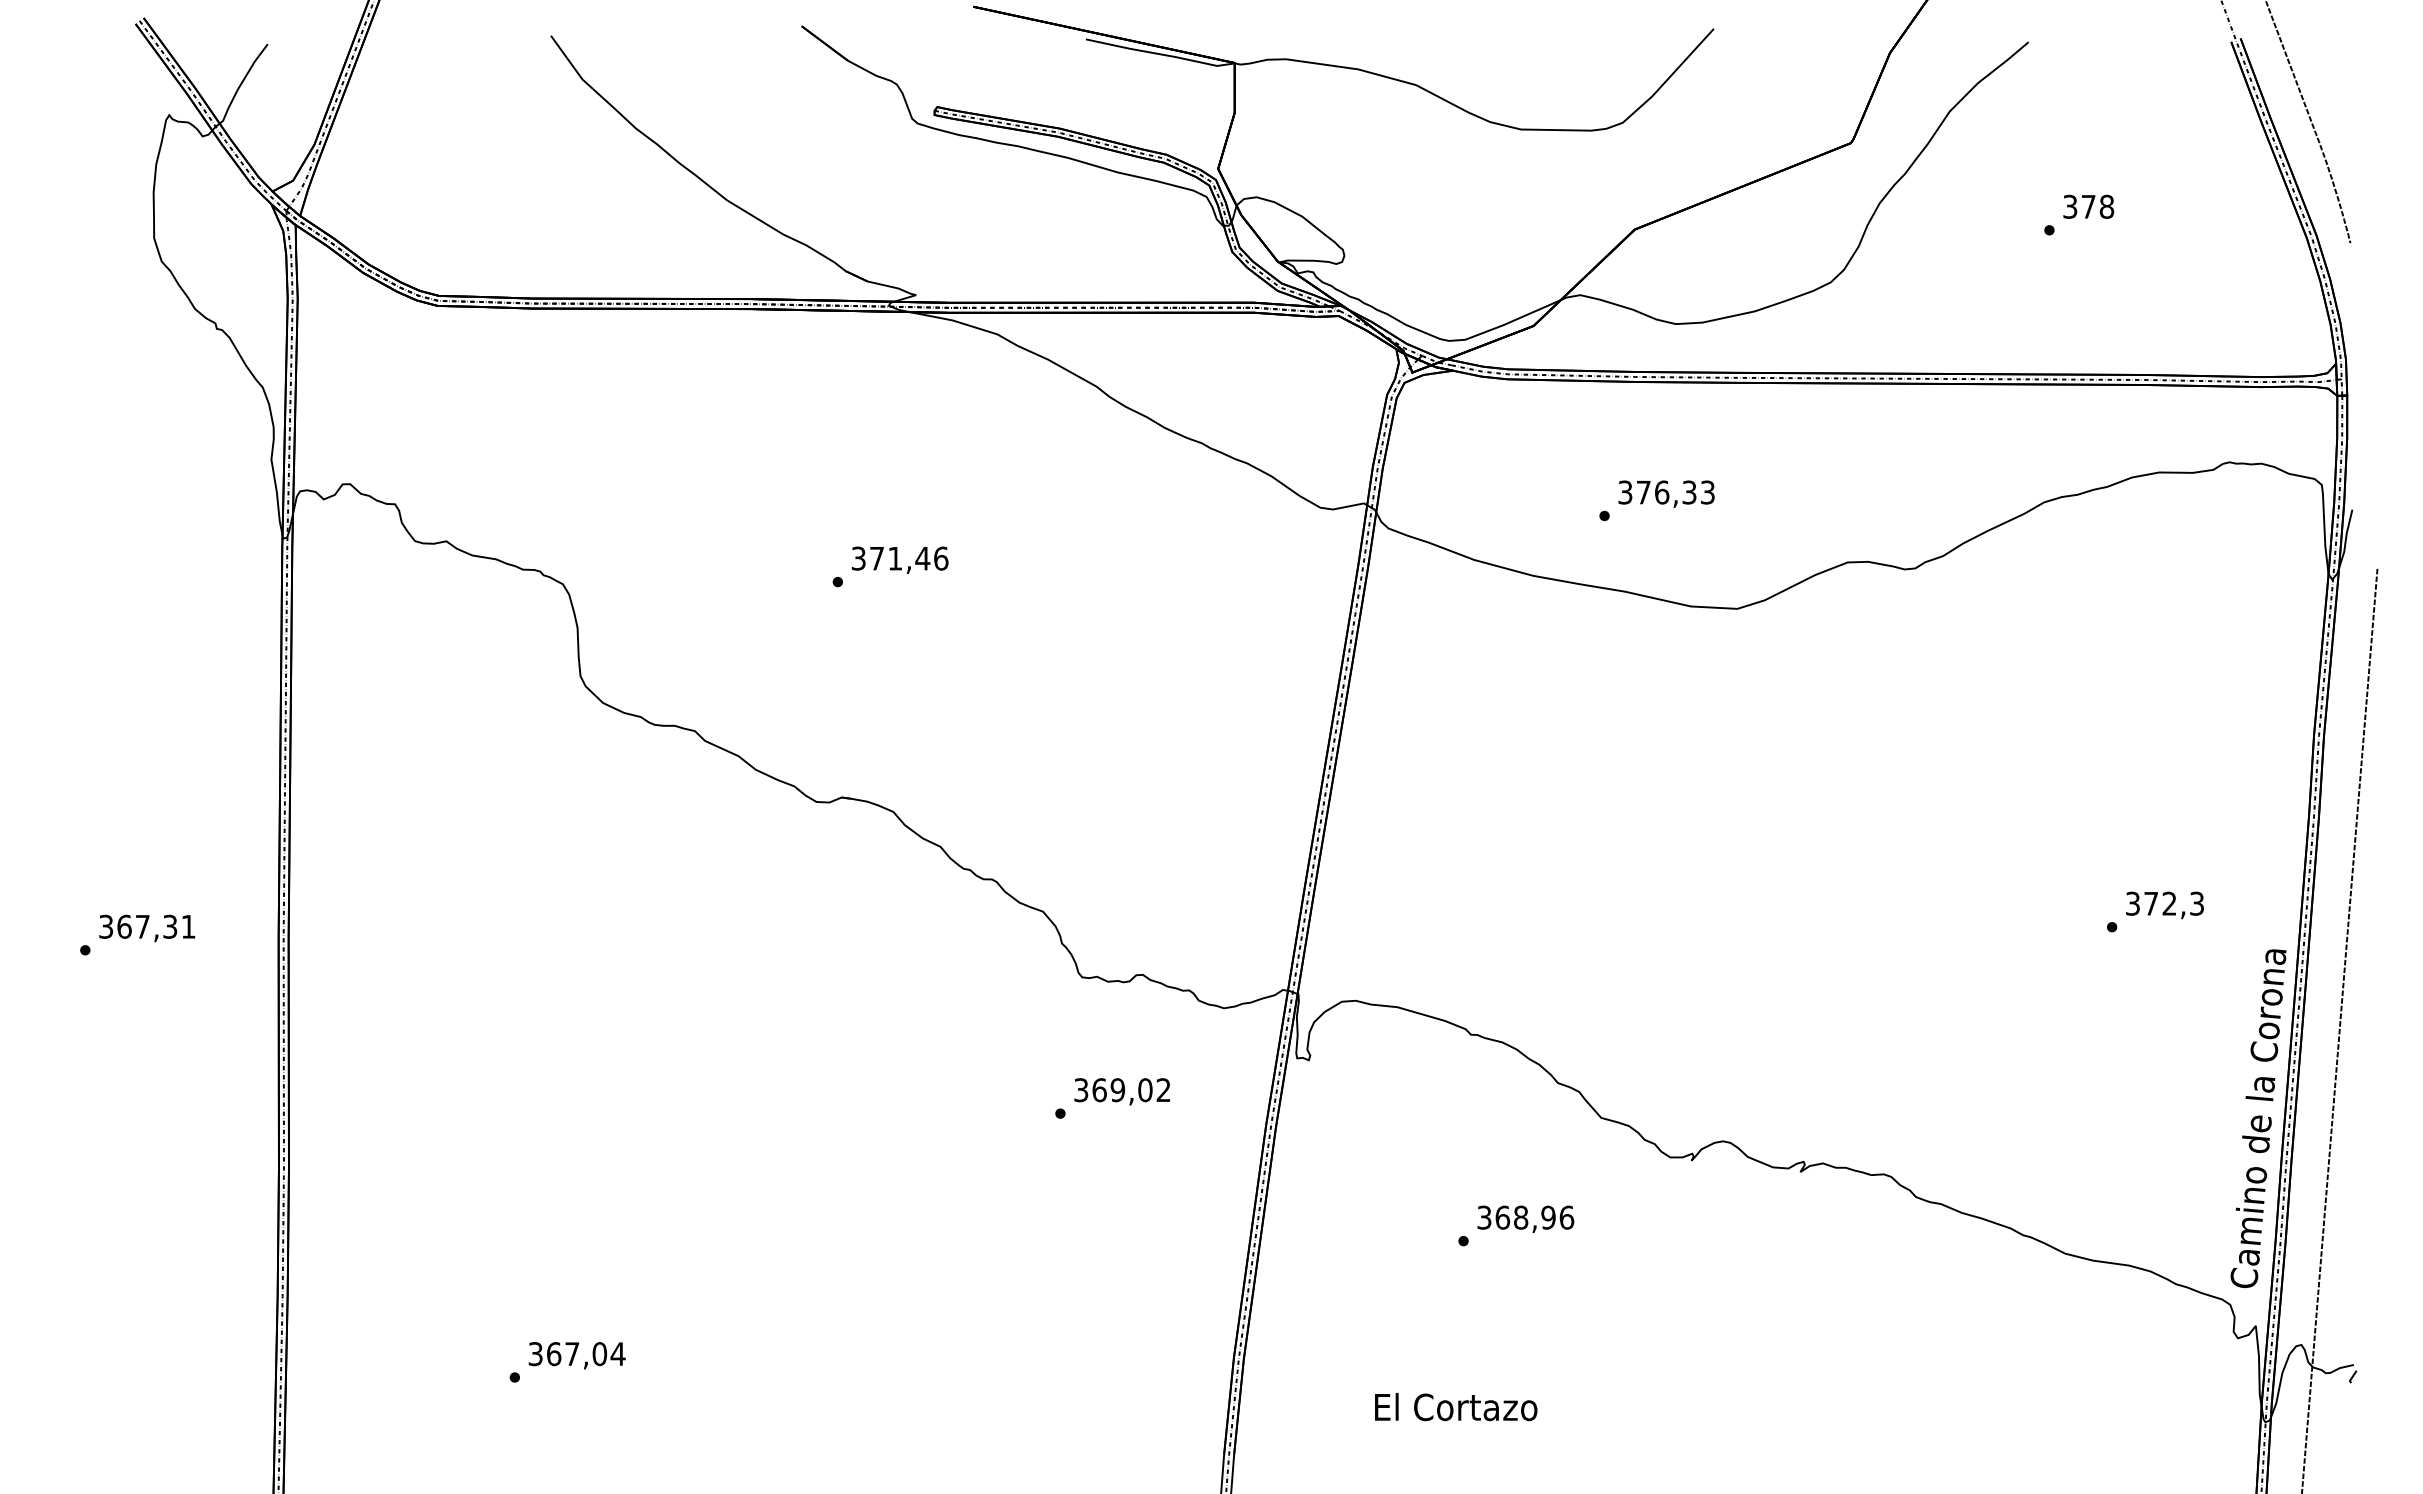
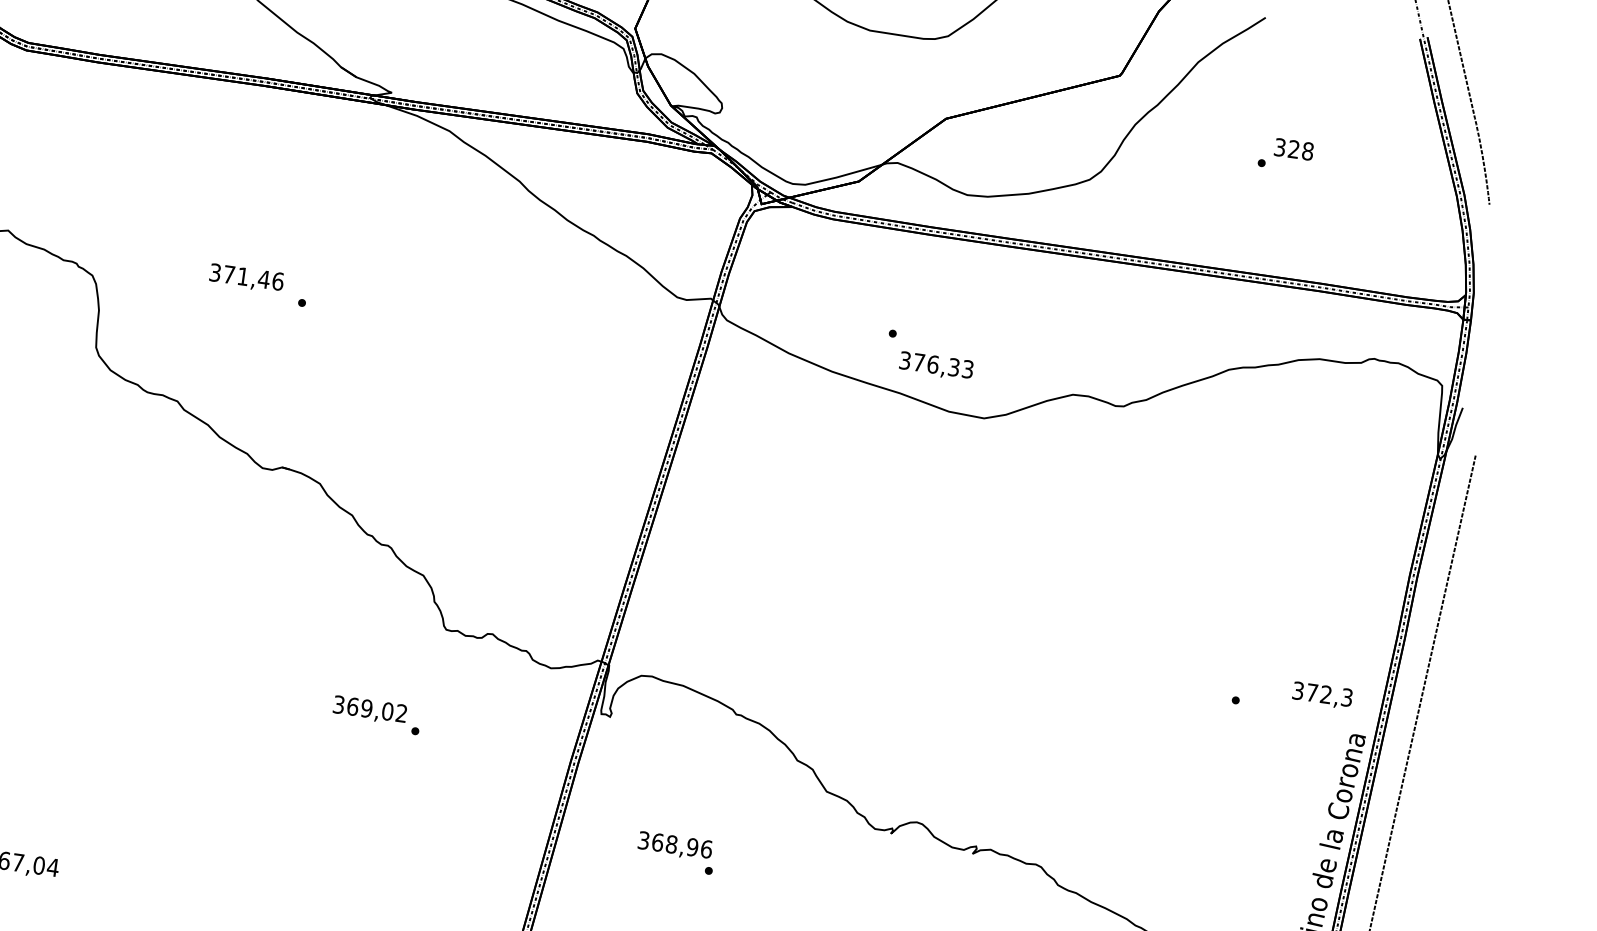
text: (2088, 206) -> (1293, 149), 378 -> 328
text: (1666, 493) -> (936, 365), moved
text: (899, 559) -> (246, 277), moved
text: (2164, 905) -> (1322, 695), moved
text: (1121, 1091) -> (369, 710), moved
text: (1525, 1218) -> (675, 845), moved

